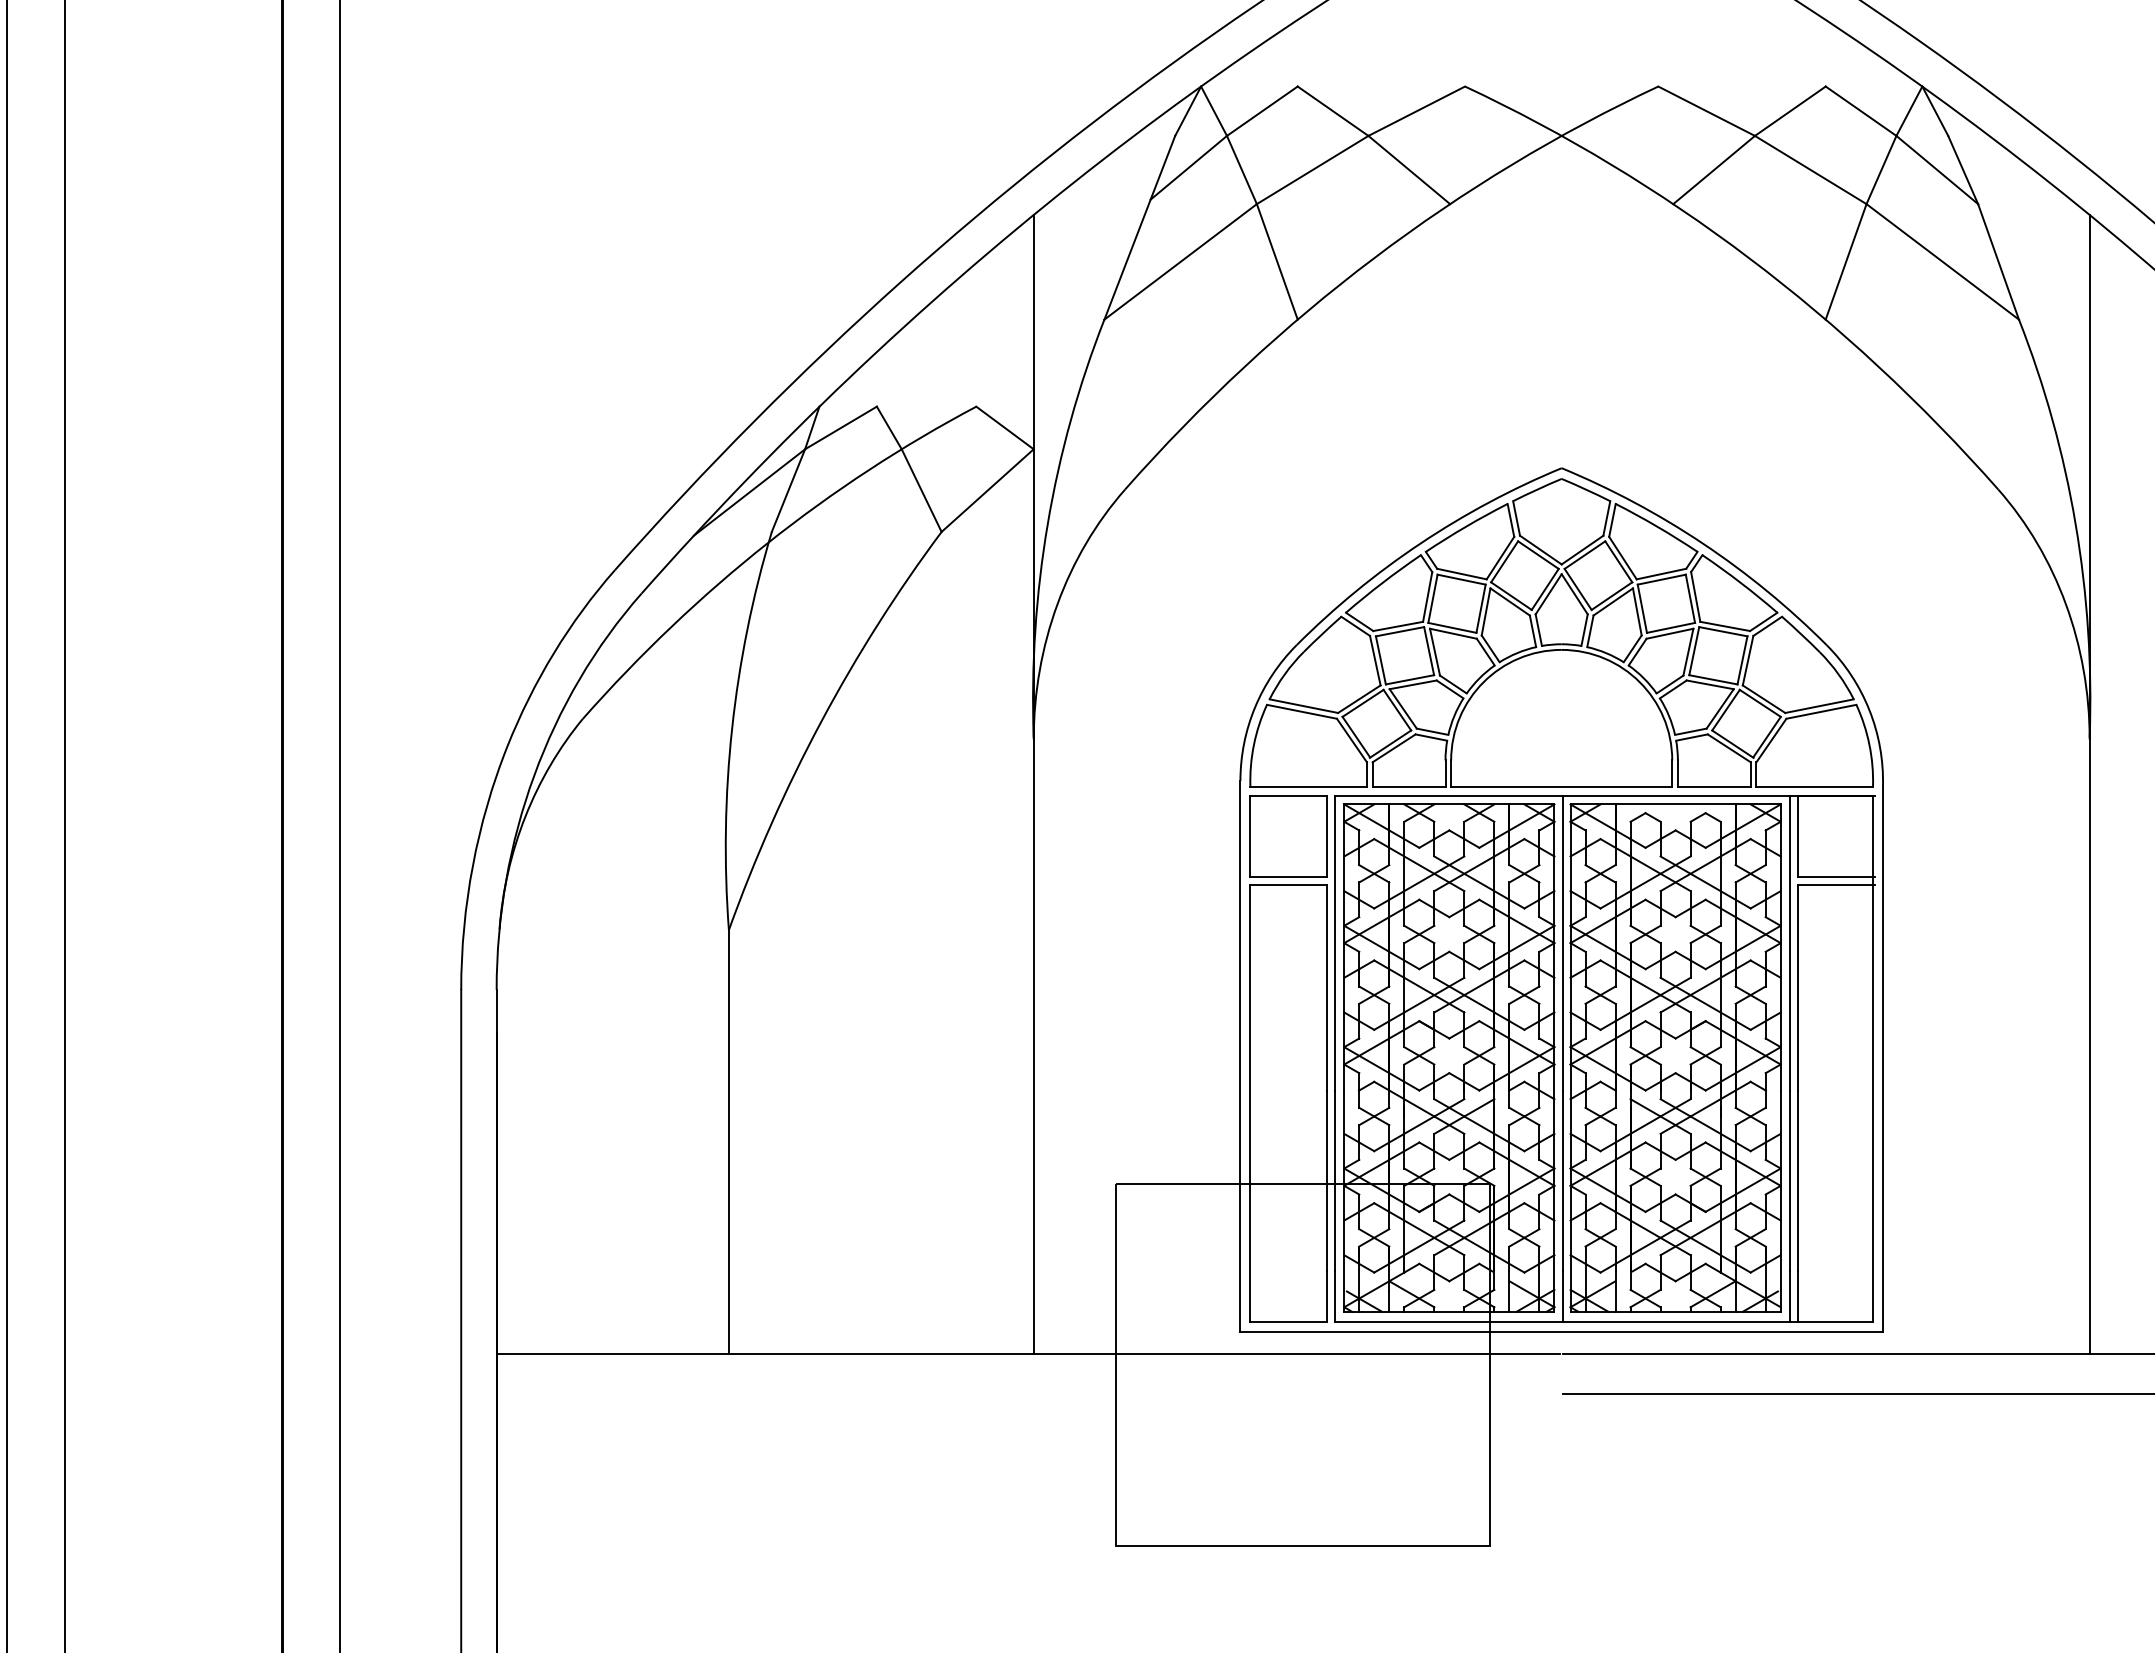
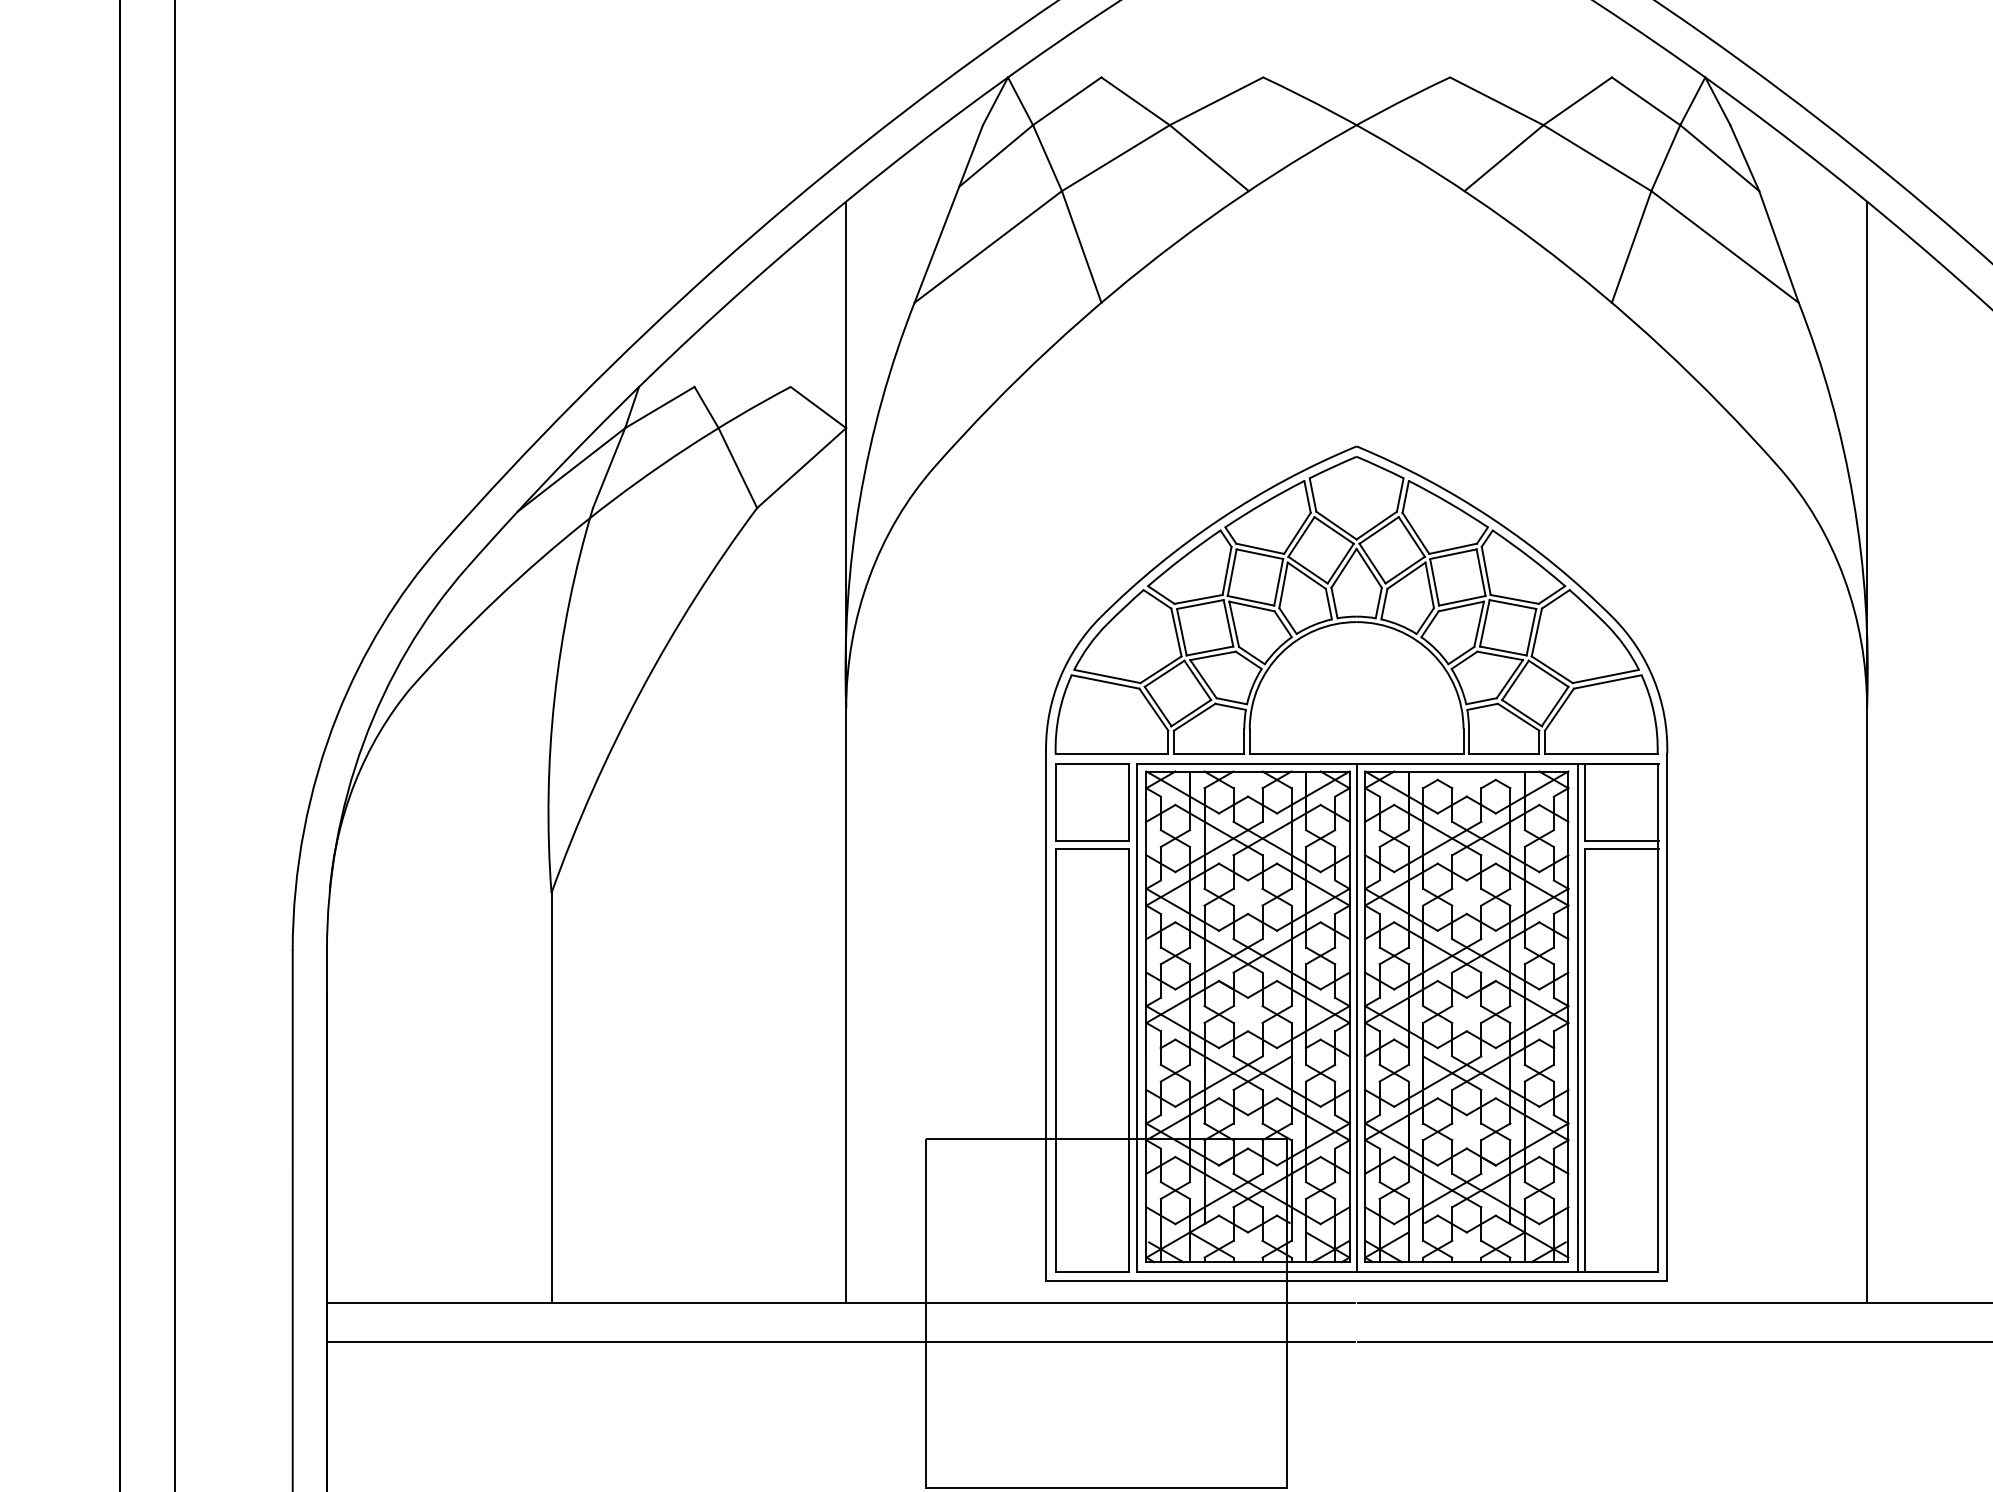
line: (1028, 1394) -> (841, 1341), added

